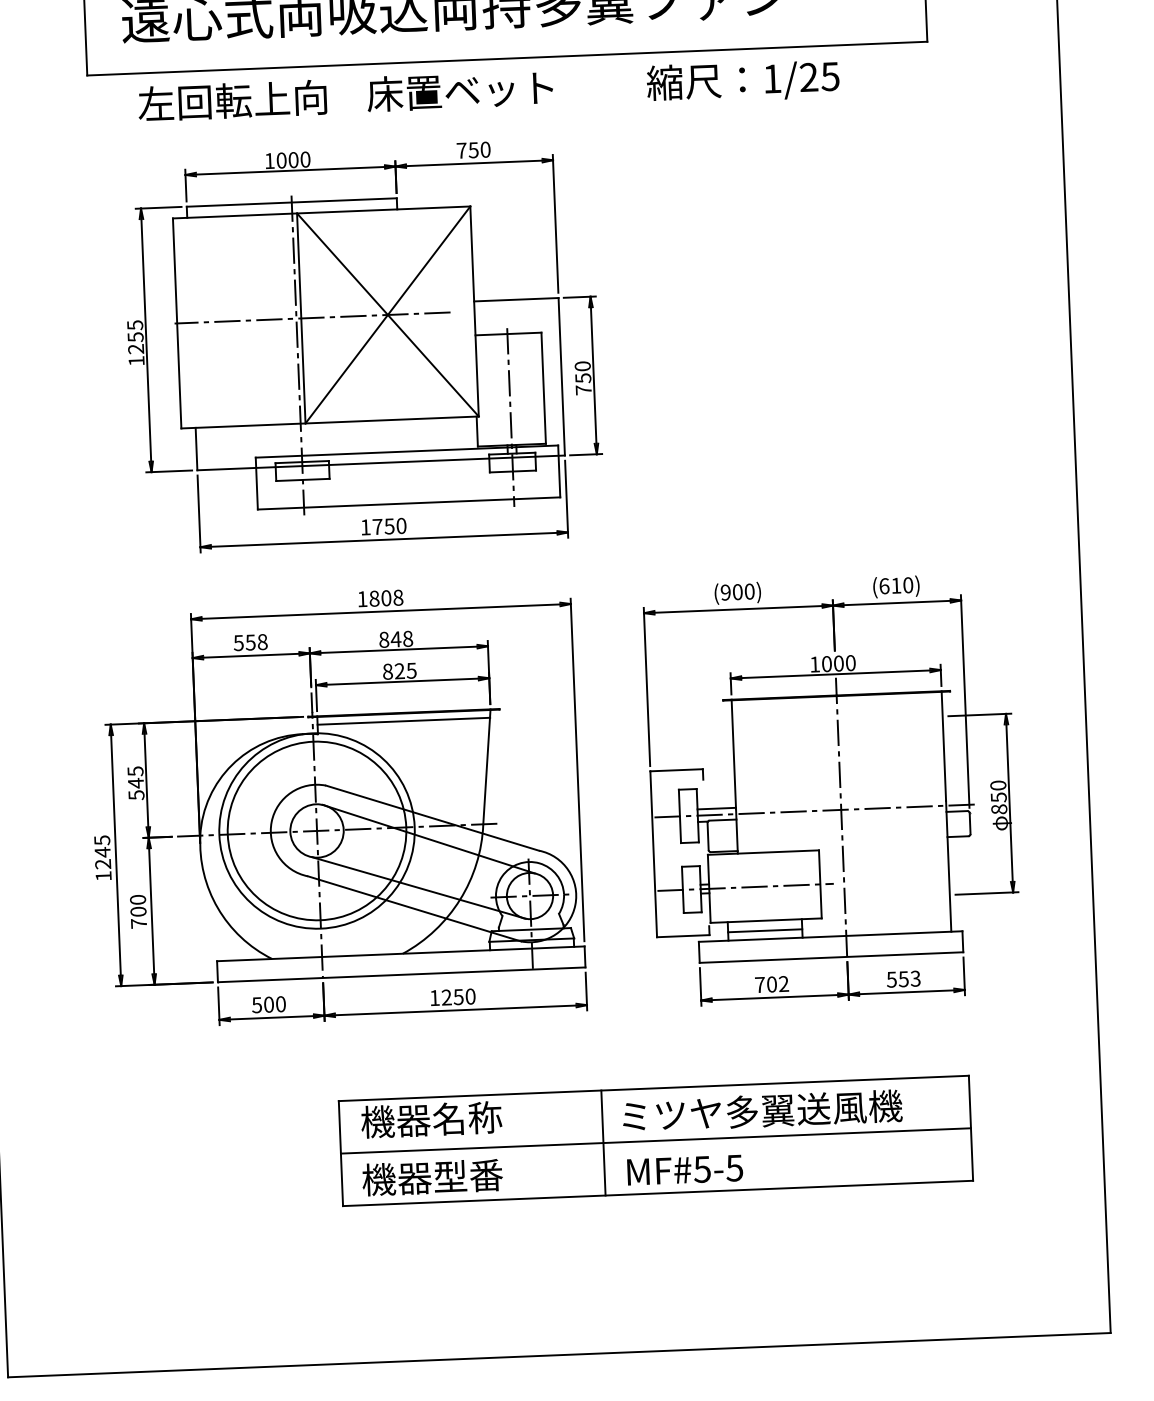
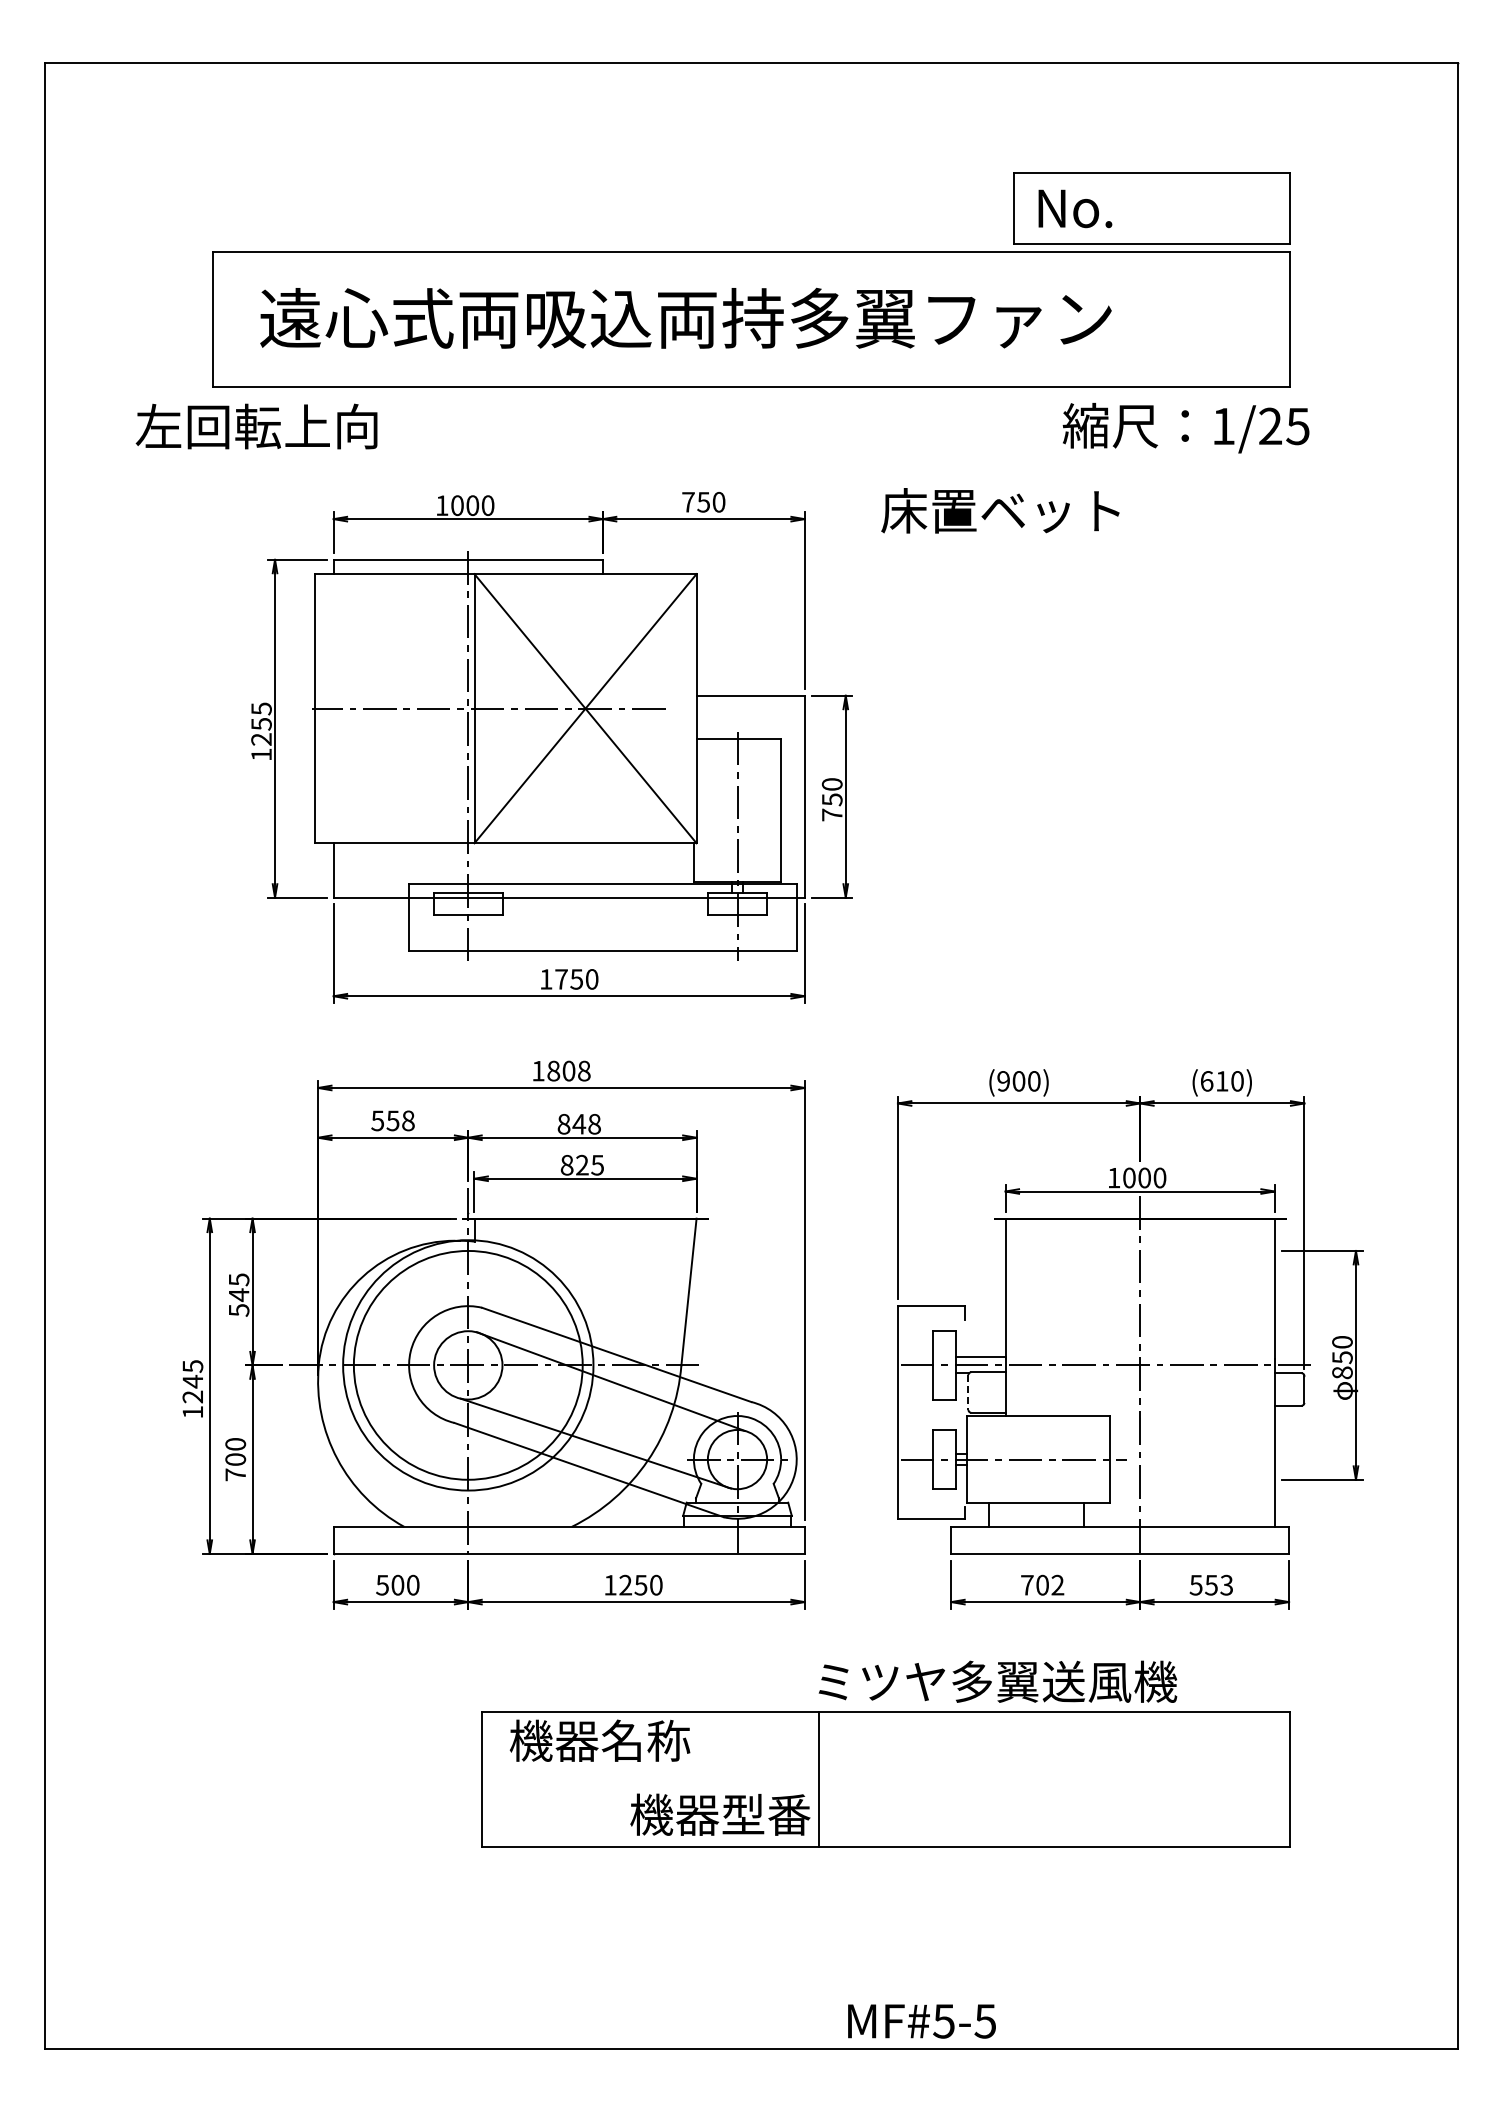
text: (742, 81) -> (1185, 428), moved
text: (460, 90) -> (1000, 510), moved
text: (232, 100) -> (256, 426), moved
line: (403, 721) -> (584, 1229), removed
line: (708, 837) -> (968, 1393), solid -> dashed
line: (765, 931) -> (1036, 1516), removed
text: (762, 1110) -> (997, 1681), moved
line: (655, 1140) -> (885, 1779), removed
text: (684, 1170) -> (921, 2021), moved
text: (432, 1177) -> (720, 1814), moved

